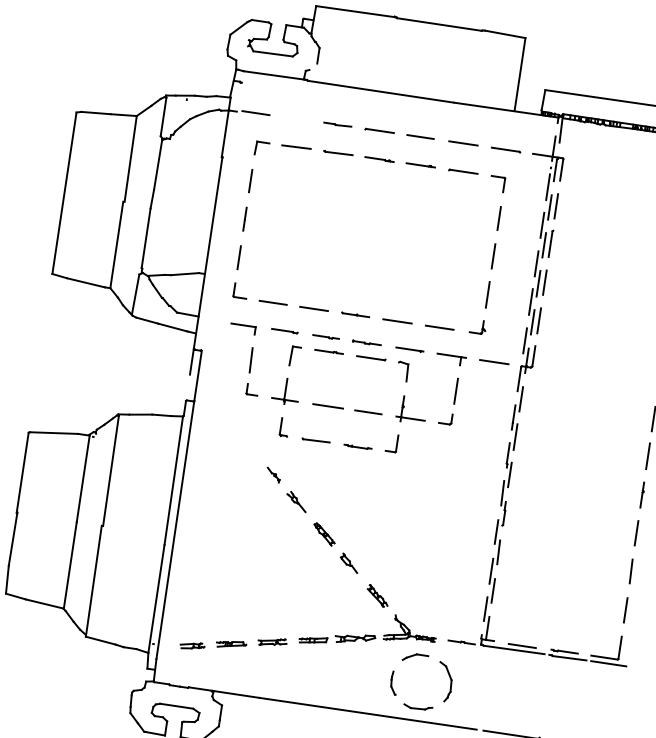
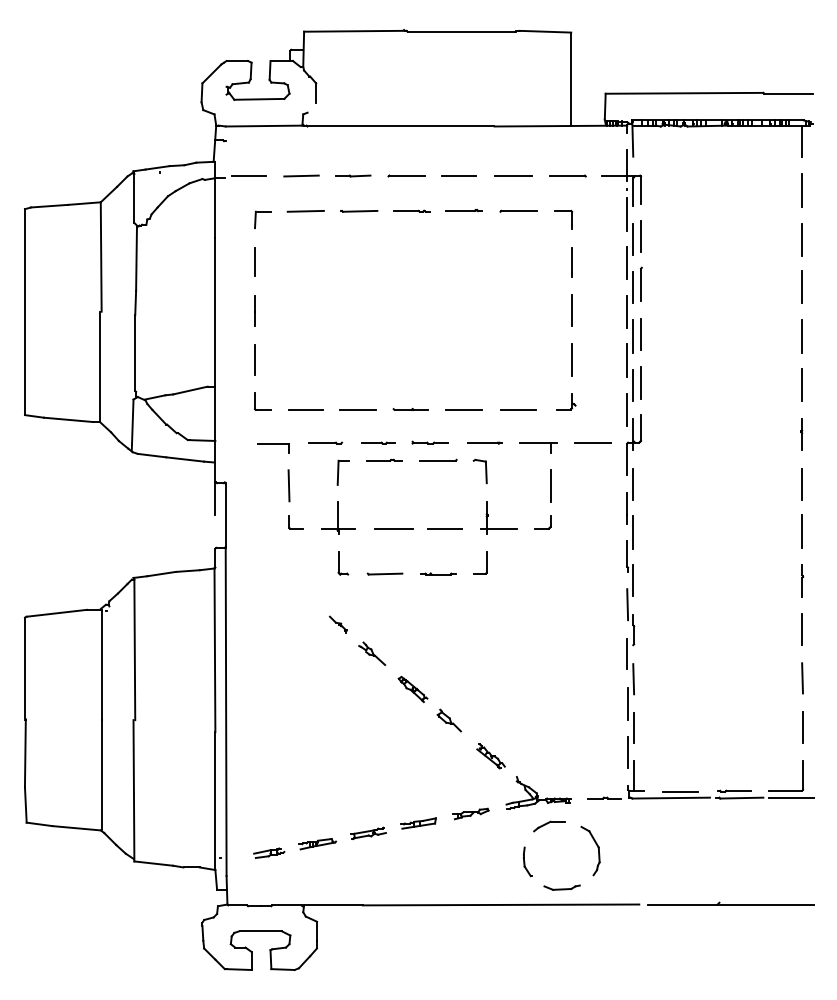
line: (297, 118) -> (301, 175), added
part: (355, 638) -> (470, 813), size x0.71

